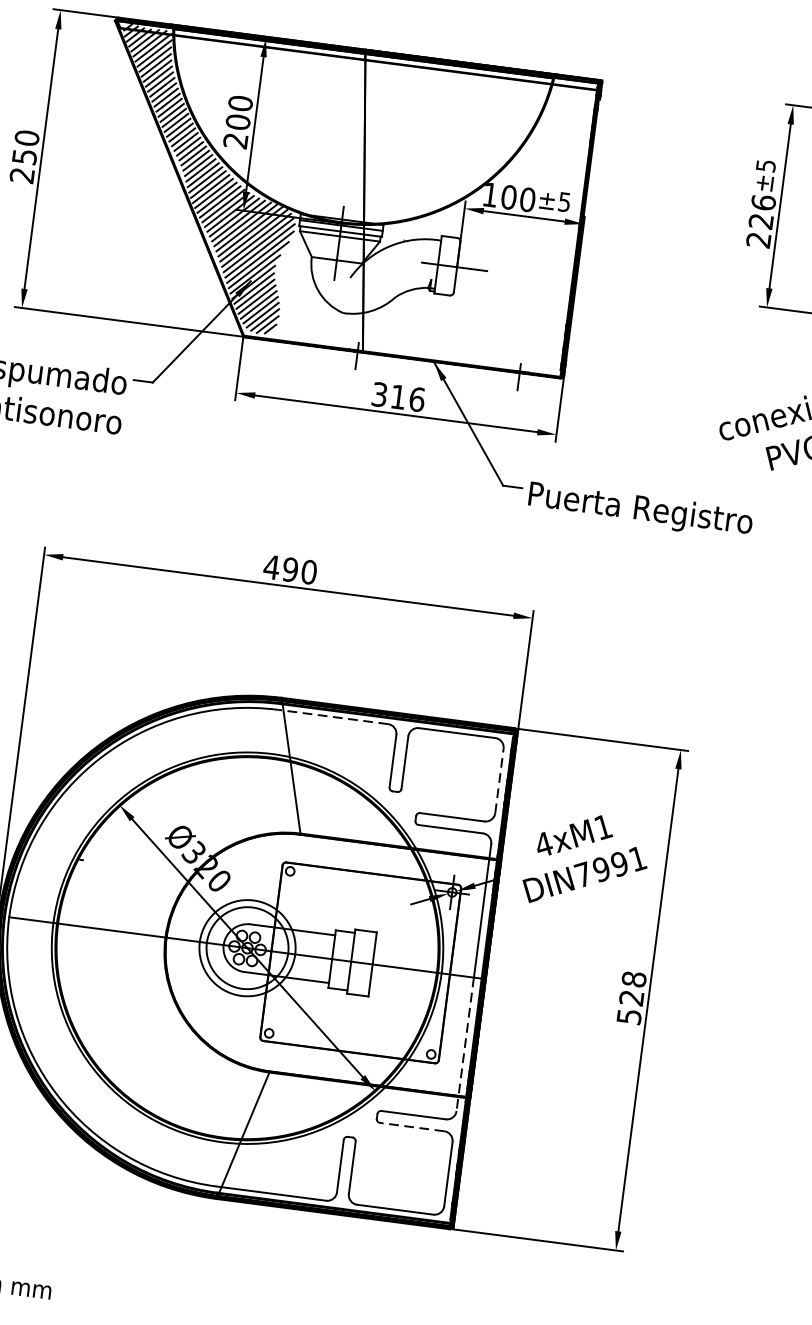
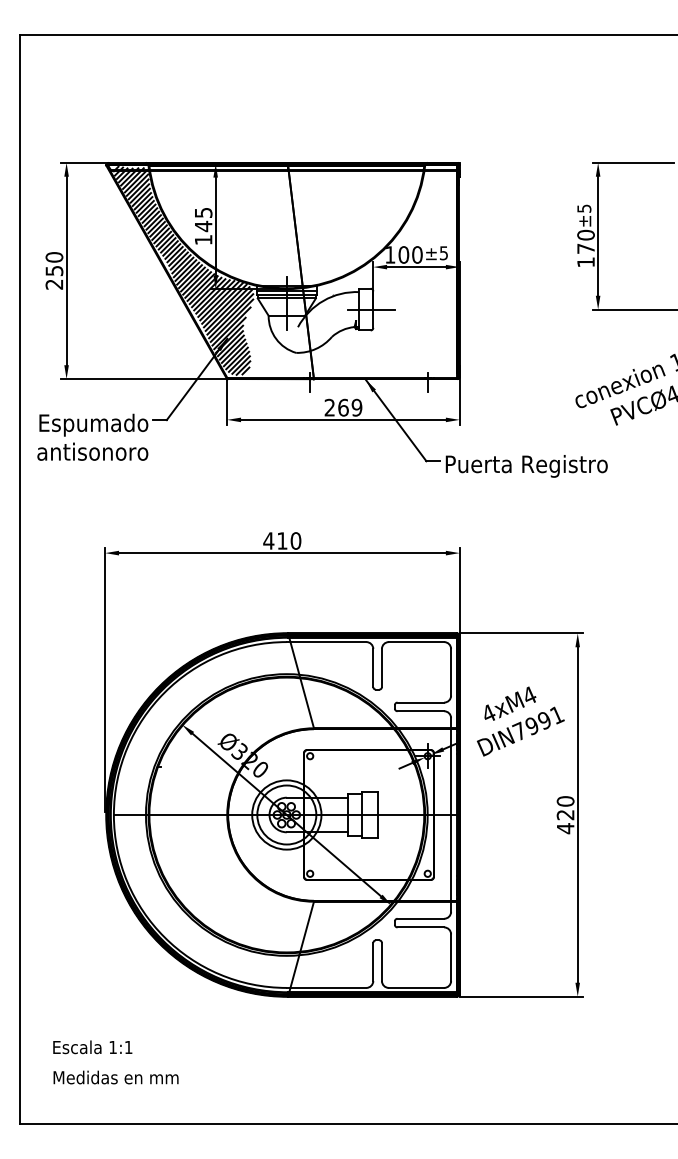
text: (238, 122) -> (203, 226), 200 -> 145
text: (760, 220) -> (585, 248), 226 -> 170
text: (398, 396) -> (343, 407), 316 -> 269
text: (290, 569) -> (282, 540), 490 -> 410
line: (333, 717) -> (326, 642), dashed -> solid
line: (500, 779) -> (451, 671), dashed -> solid
text: (603, 826) -> (529, 695), 4xM1 -> 4xM4
text: (631, 998) -> (565, 815), 528 -> 420
line: (465, 1044) -> (451, 863), dashed -> solid
line: (411, 1127) -> (420, 927), dashed -> solid

